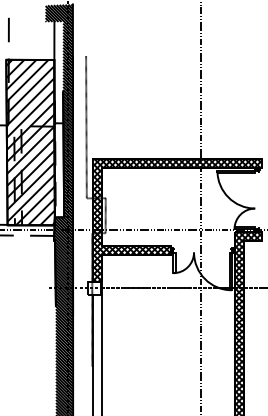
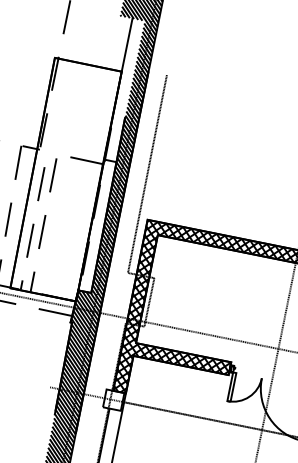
hatch: (30, 142) -> (65, 179), removed

